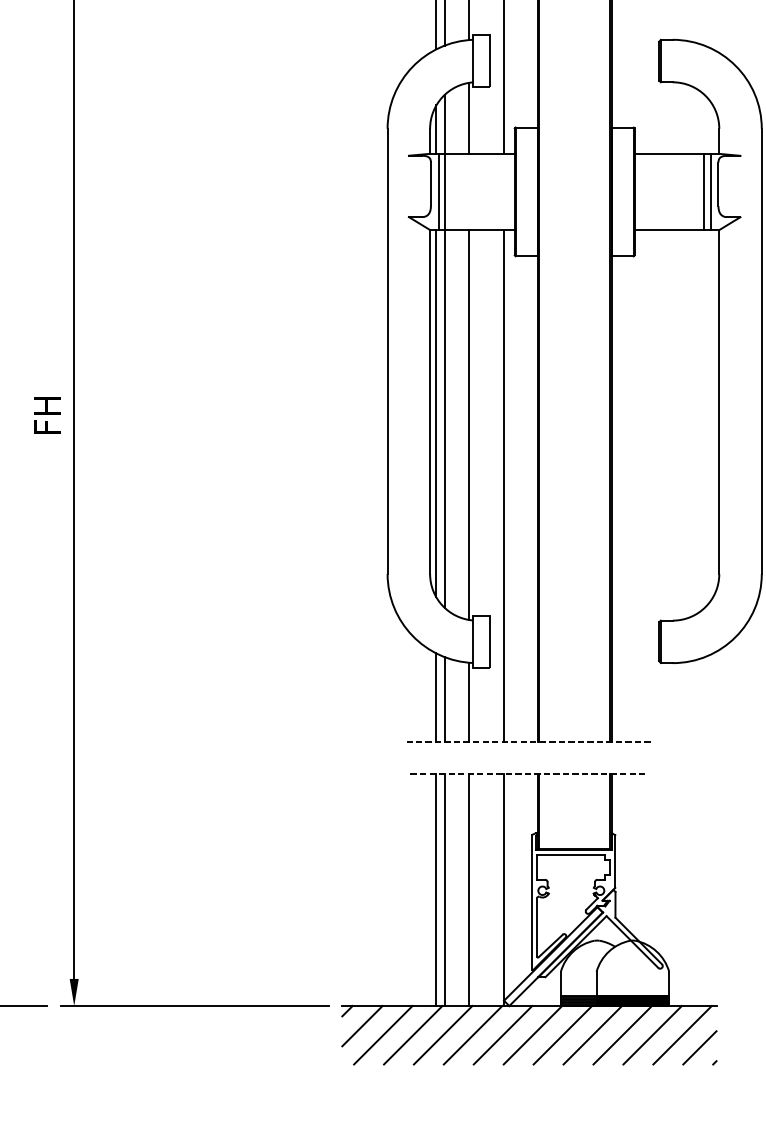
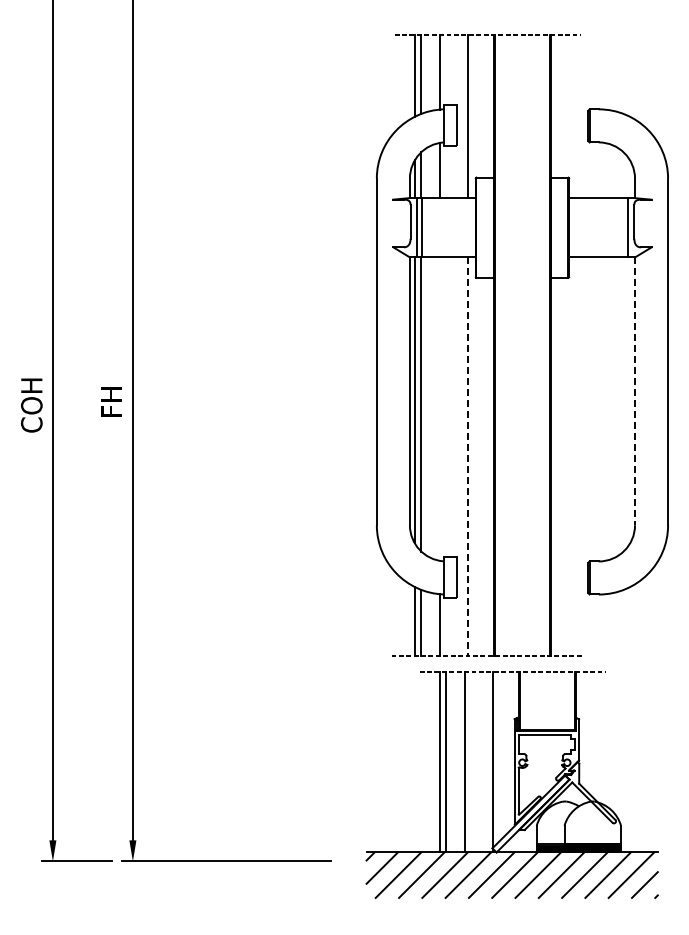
line: (704, 191) -> (623, 227), removed
line: (719, 402) -> (635, 391), solid -> dashed
line: (468, 424) -> (439, 408), removed
line: (504, 487) -> (467, 457), solid -> dashed
part: (528, 918) -> (511, 784), moved

